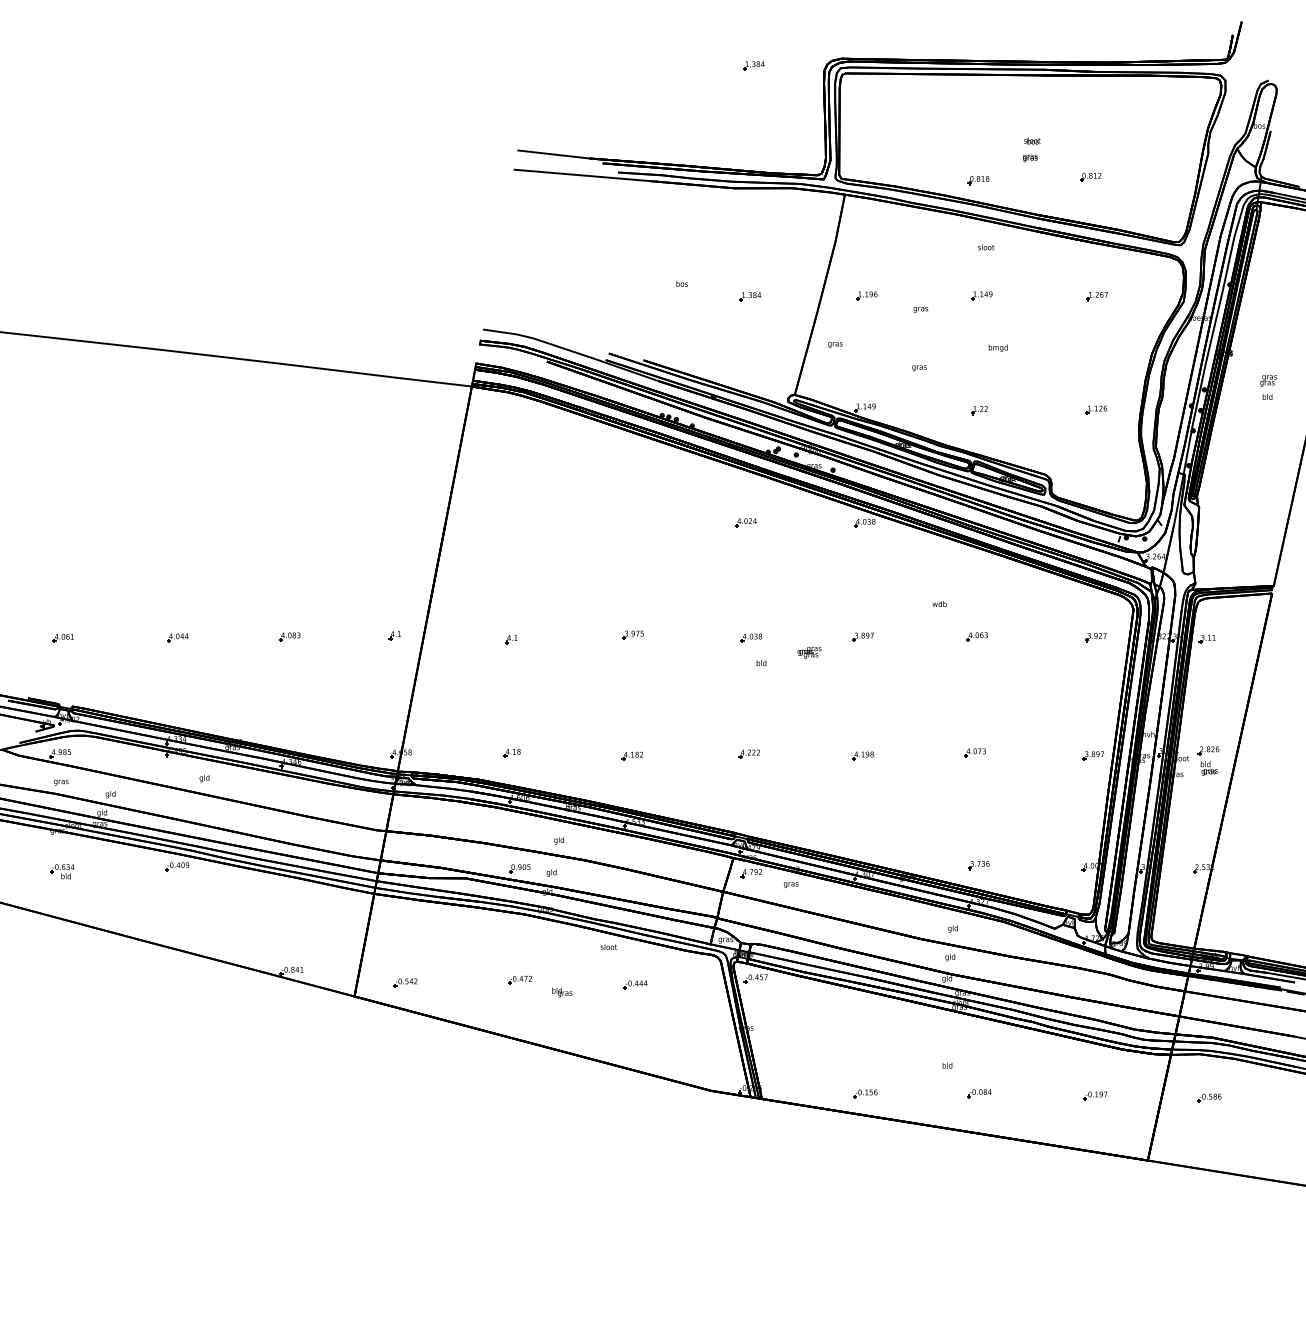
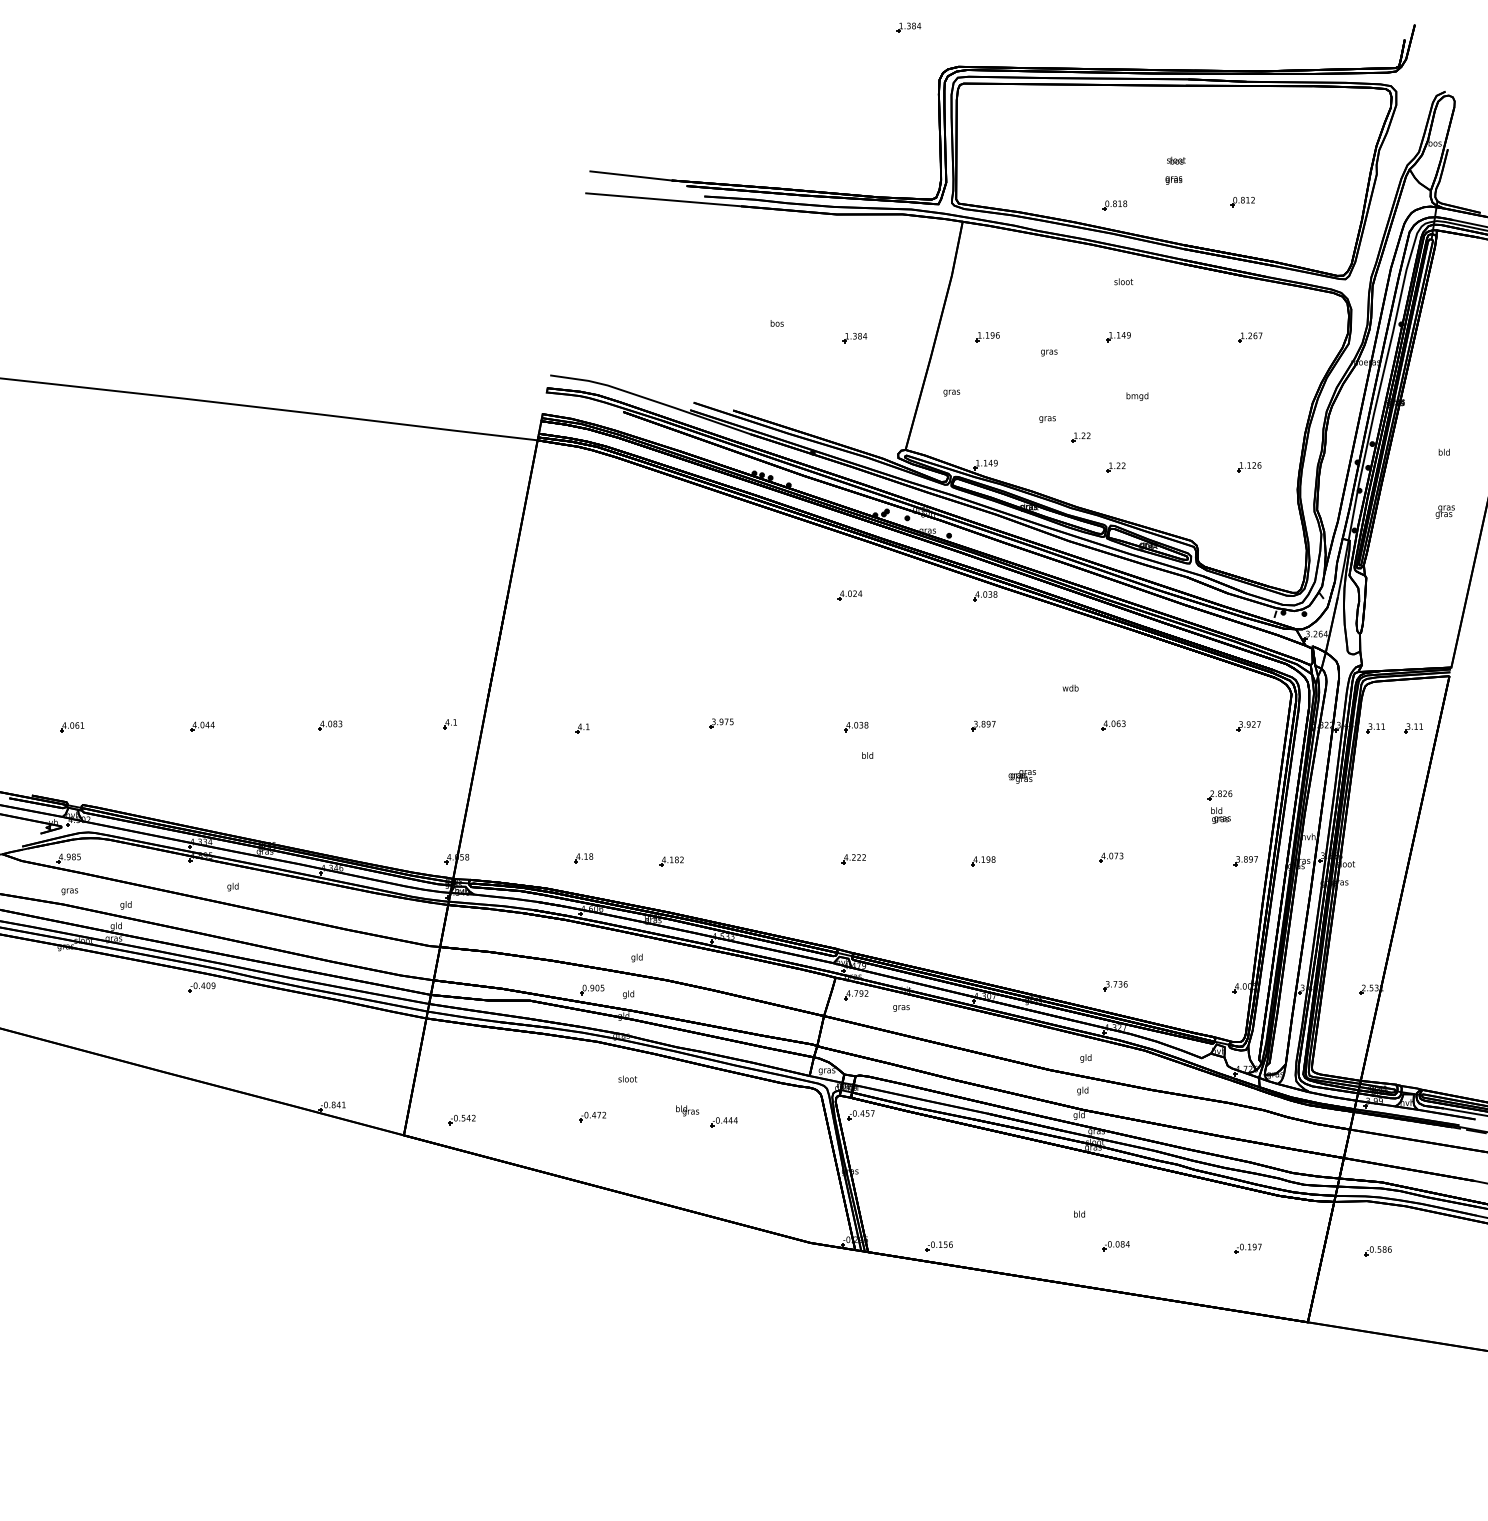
part: (753, 65) -> (908, 27), moved
text: (1267, 380) -> (1444, 511), moved
part: (948, 384) -> (1080, 437), added
part: (1240, 639) -> (1413, 728), added
text: (808, 652) -> (1021, 776), moved
part: (632, 756) -> (671, 861), moved
part: (1208, 760) -> (1219, 806), moved
part: (61, 871) -> (70, 992), removed
text: (608, 946) -> (627, 1078), moved
text: (562, 992) -> (687, 1110), moved
part: (864, 1094) -> (938, 1246), moved

